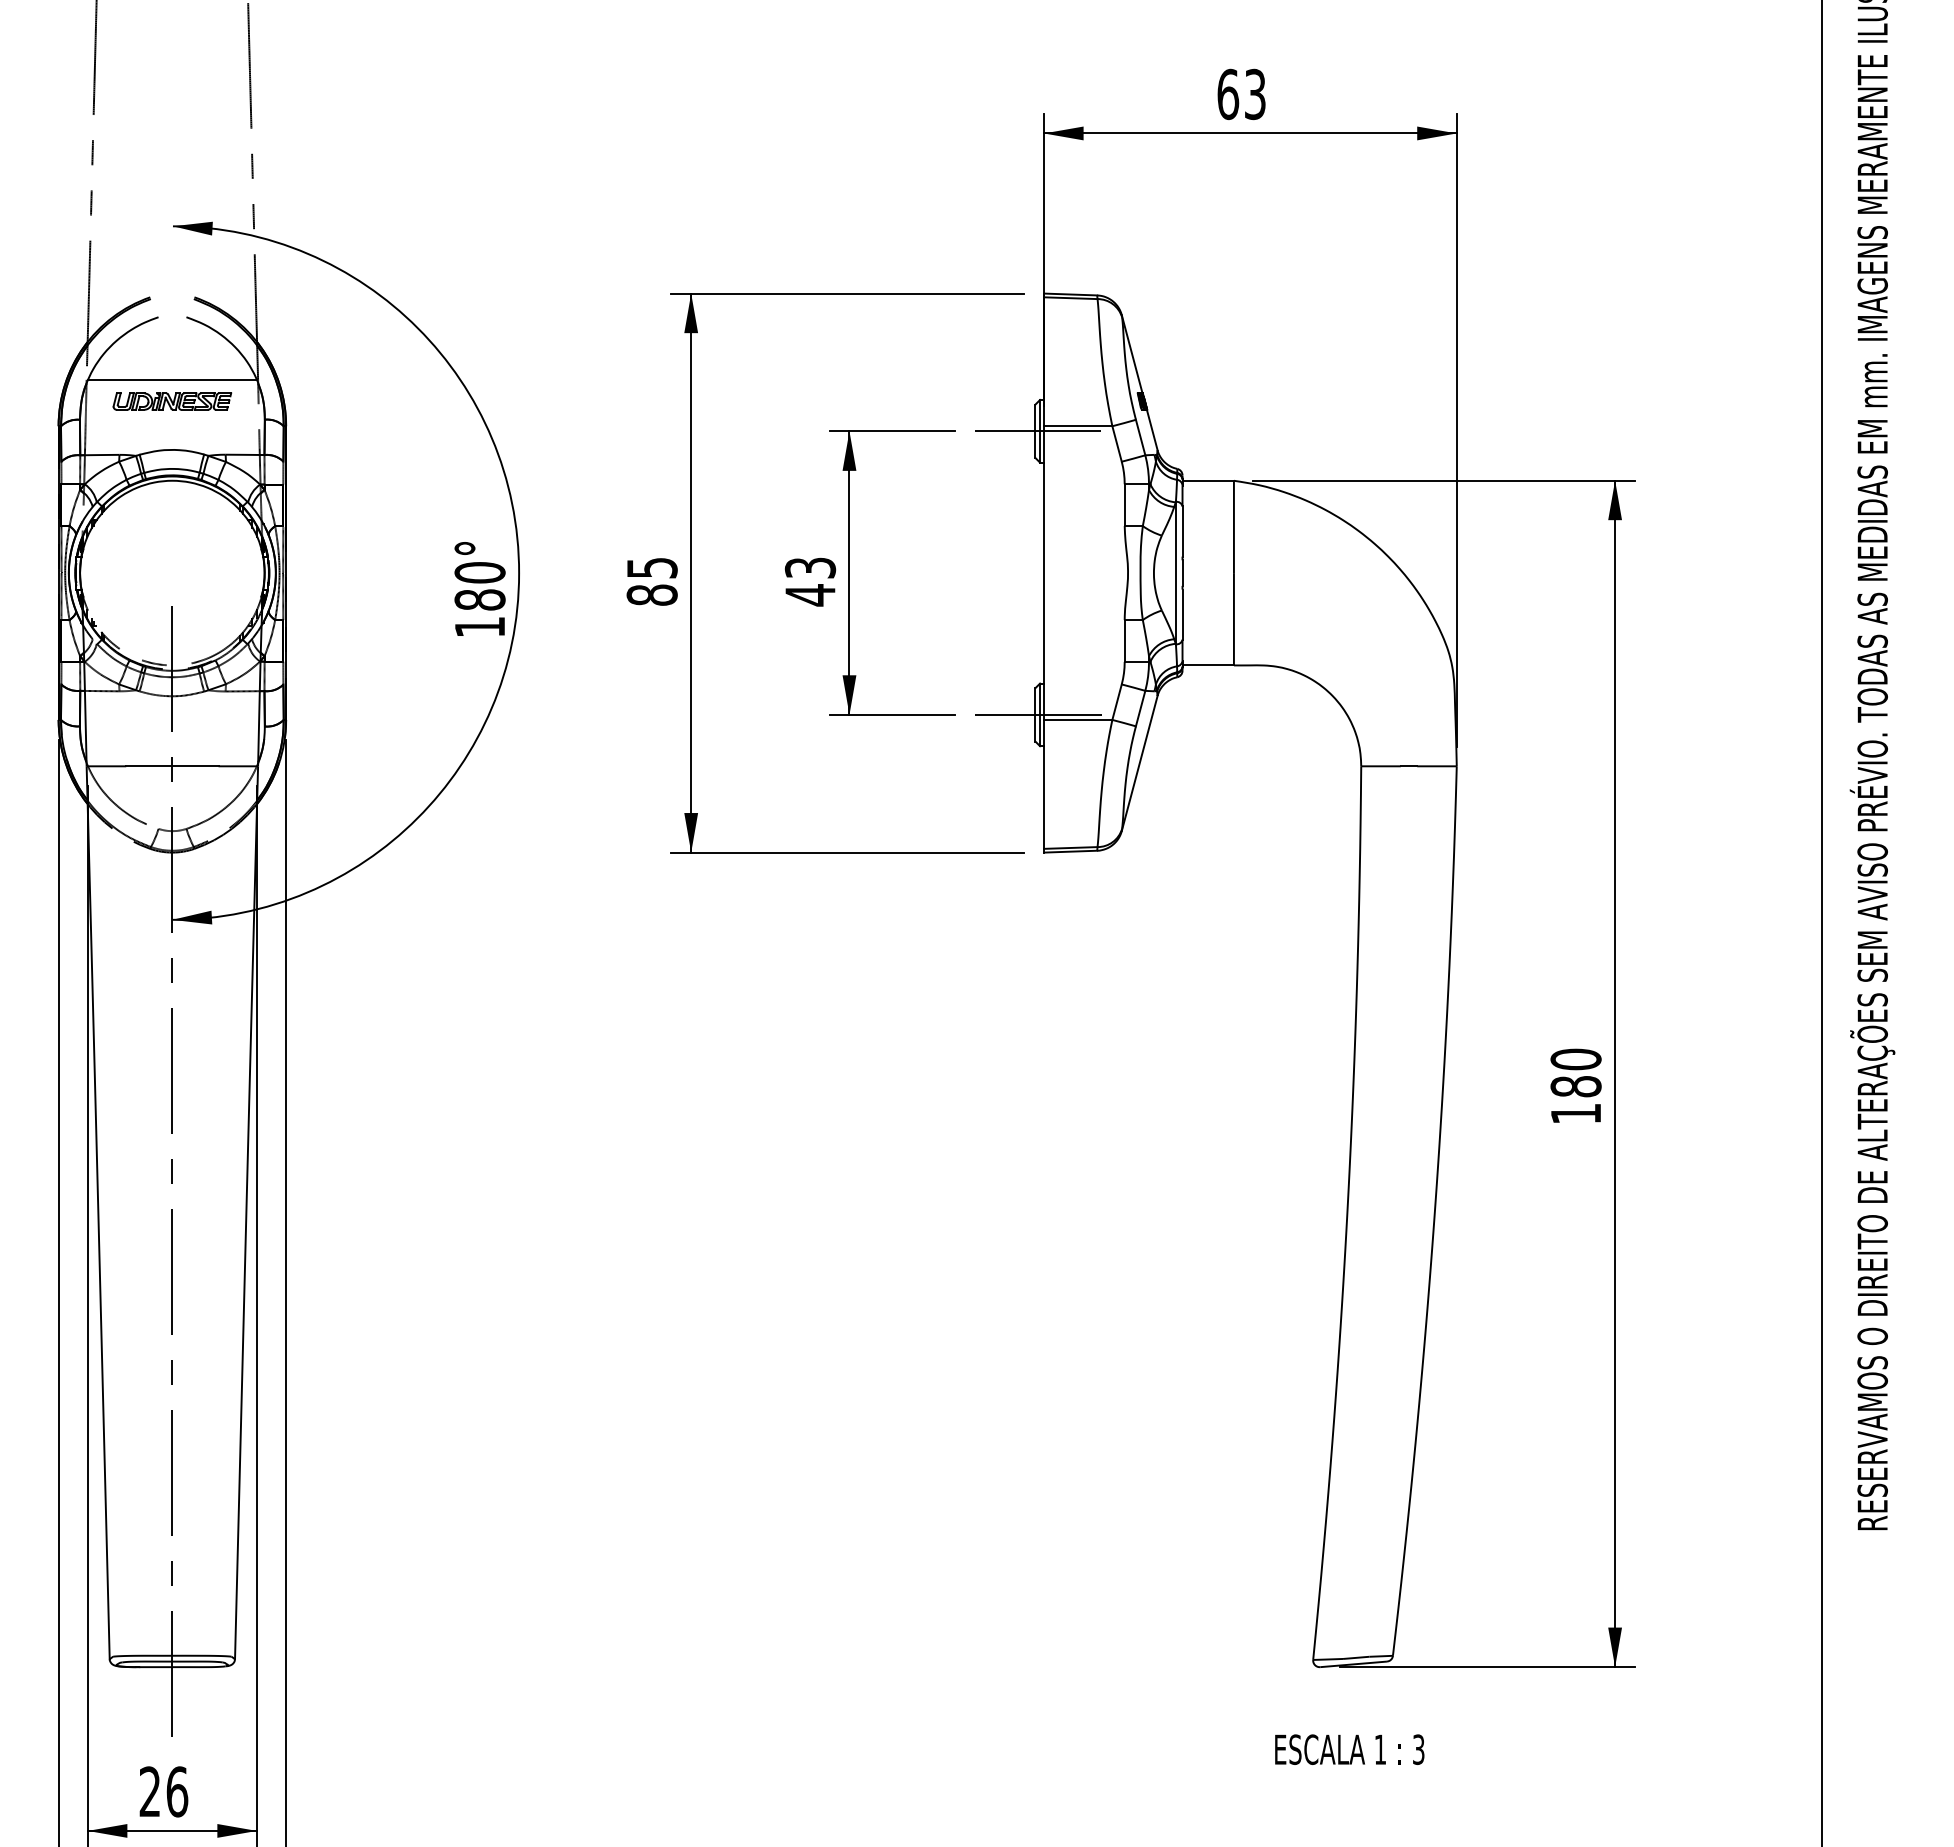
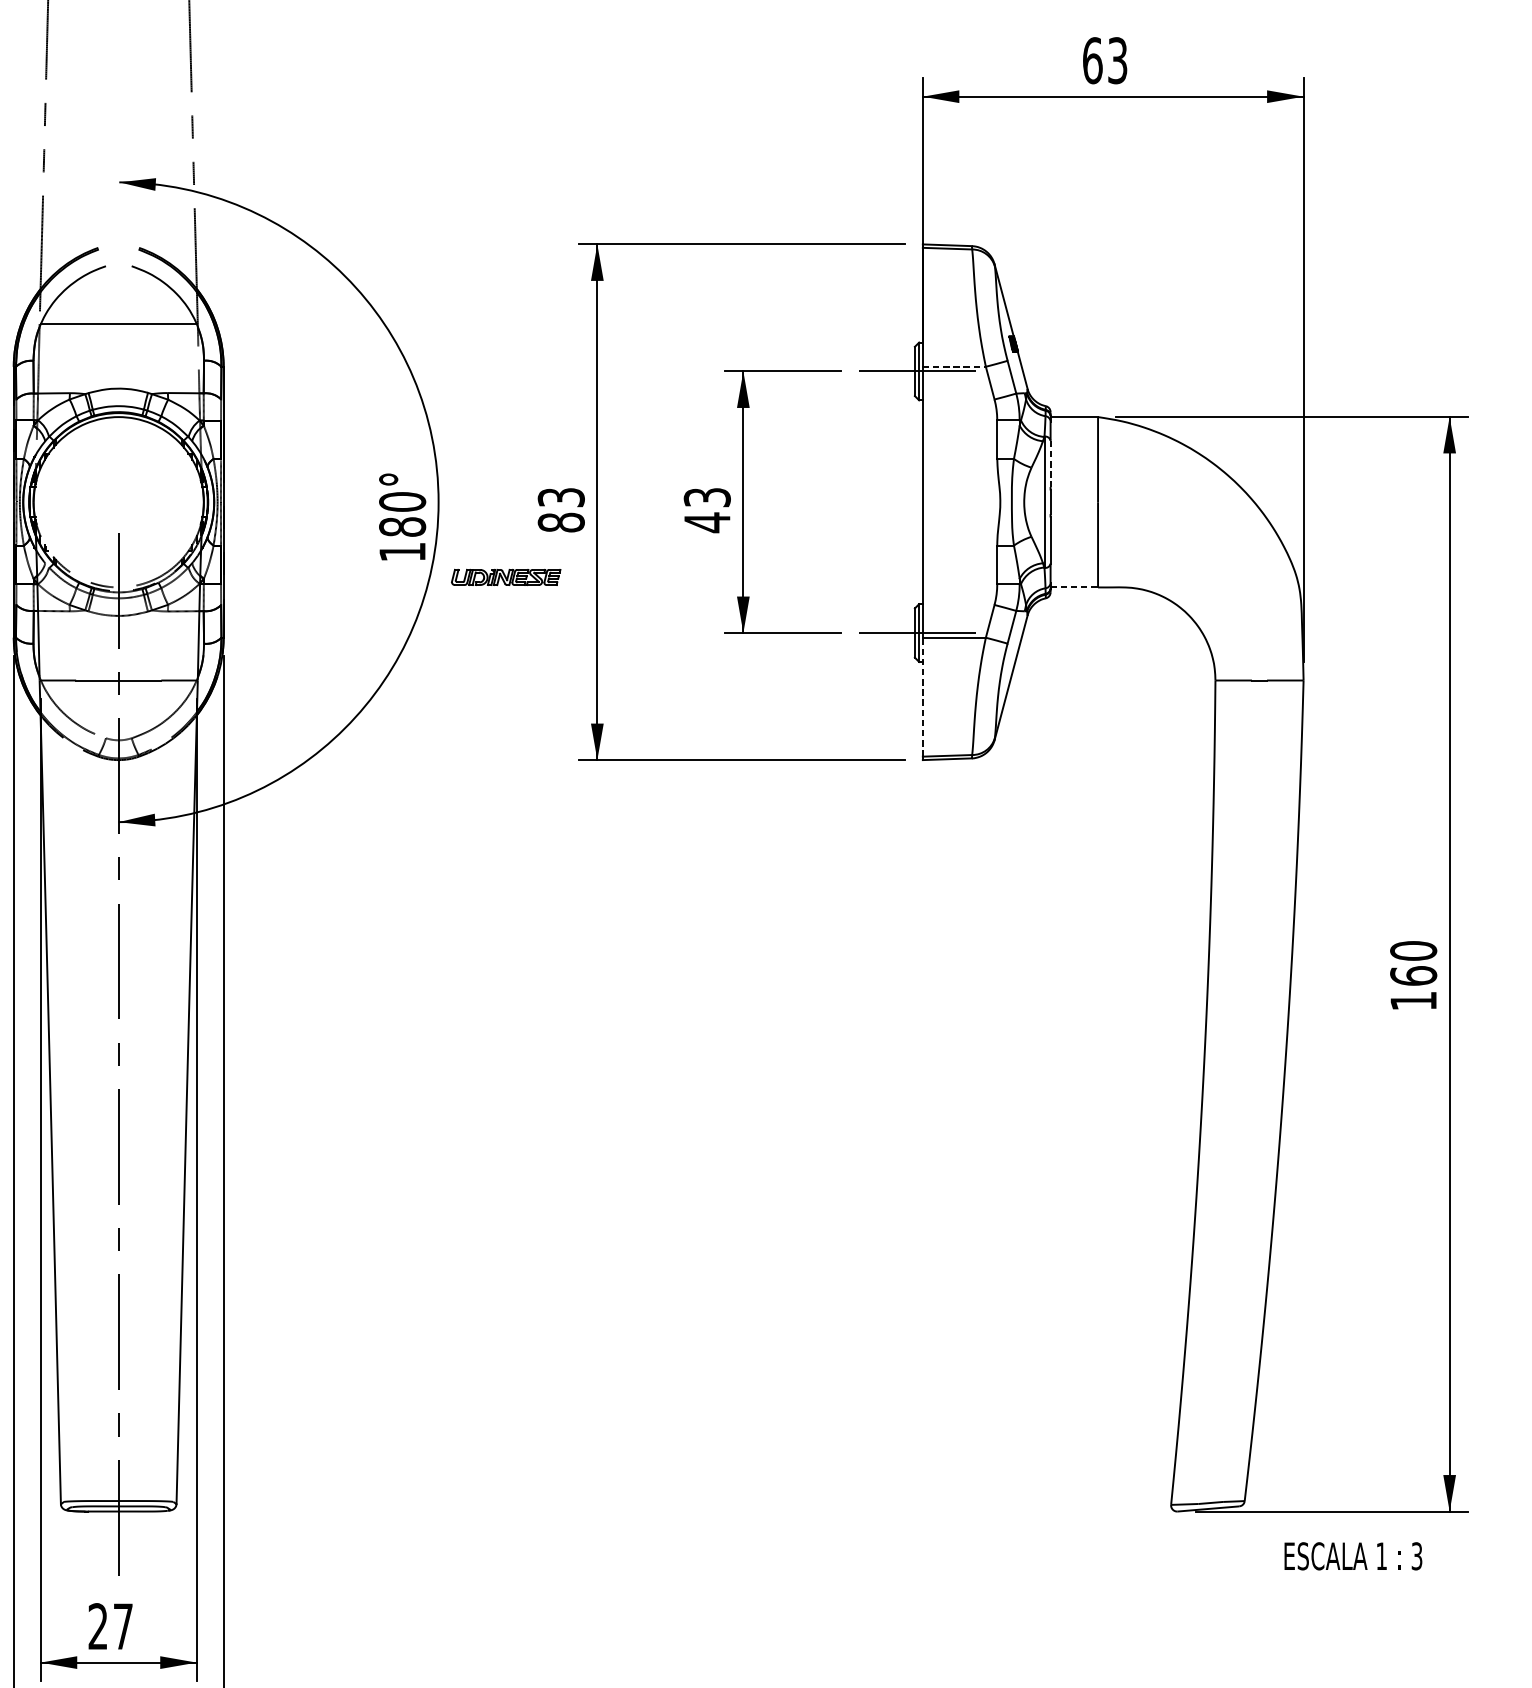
part: (172, 401) -> (506, 577), moved
line: (1078, 426) -> (954, 367), solid -> dashed
line: (1182, 532) -> (1050, 464), solid -> dashed
text: (651, 567) -> (560, 497), 85 -> 83
line: (1208, 665) -> (1074, 587), solid -> dashed
line: (1044, 783) -> (923, 696), solid -> dashed
text: (1575, 1086) -> (1413, 975), 180 -> 160
text: (1349, 1749) -> (1353, 1556), moved
text: (177, 1791) -> (123, 1626), 26 -> 27

